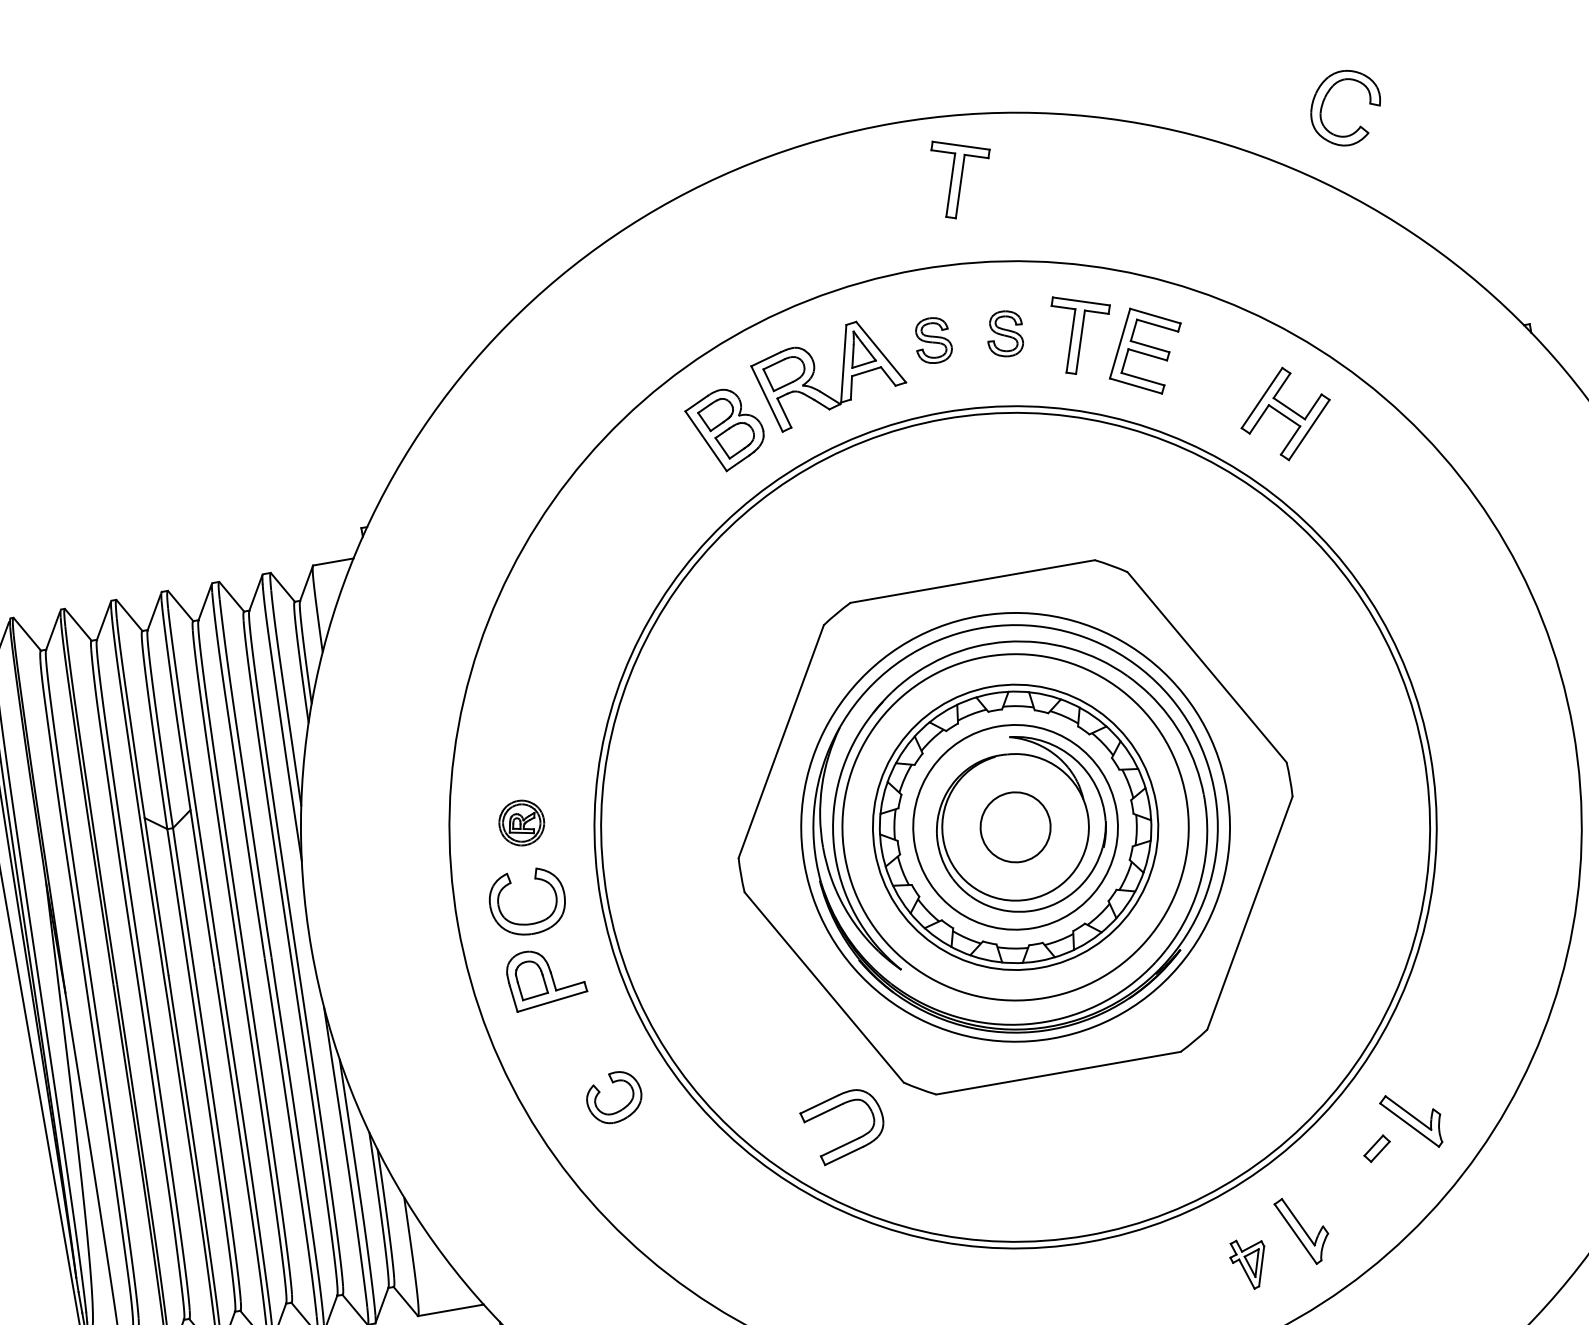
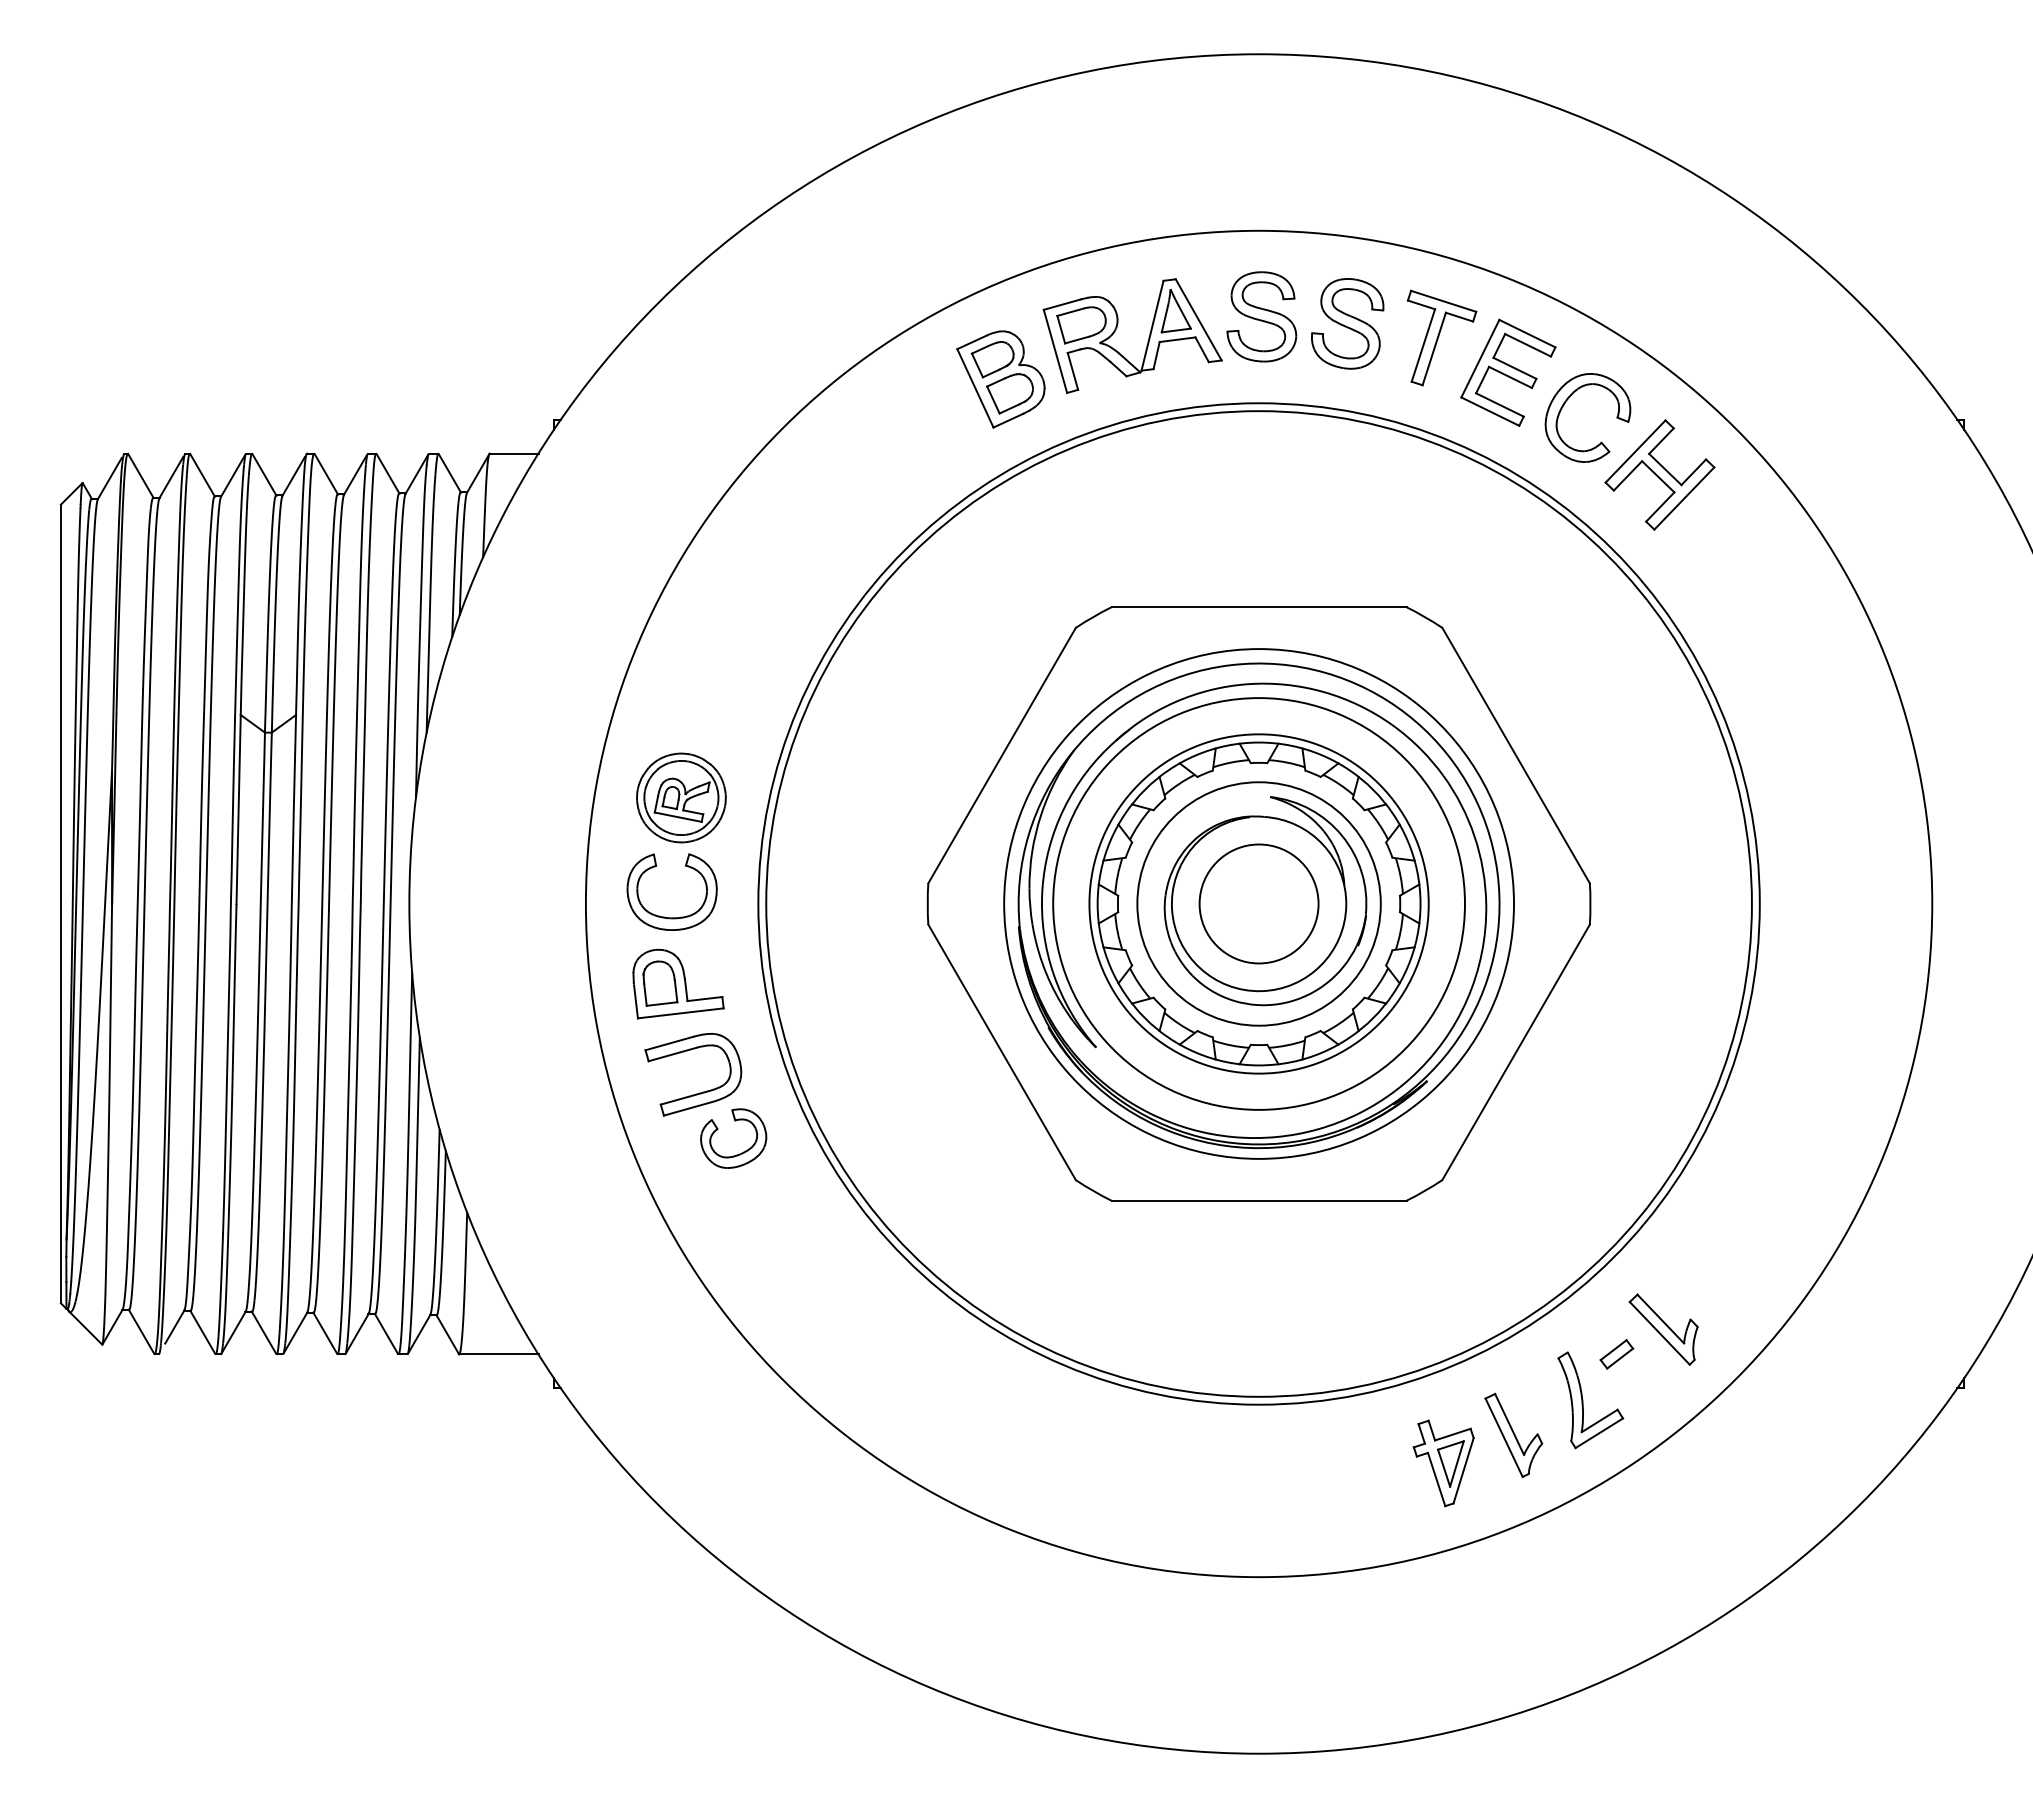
part: (1325, 98) -> (1566, 402), moved
part: (965, 175) -> (1333, 130), removed
part: (1004, 333) -> (1347, 323), size x1.67
part: (932, 340) -> (1261, 316), size x1.67
part: (521, 822) -> (681, 797), size x1.67
circle: (1015, 827) -> (1258, 903), size x1.43
part: (851, 1140) -> (699, 1092), moved
part: (1356, 1191) -> (1583, 1400), added
part: (1249, 1264) -> (1443, 1463), size x1.43

